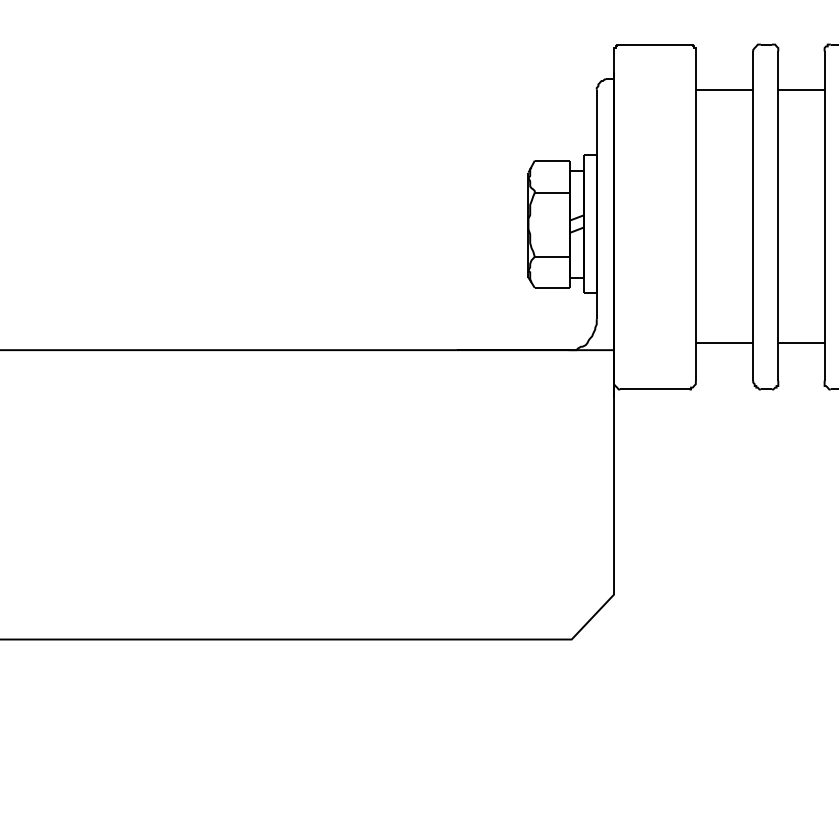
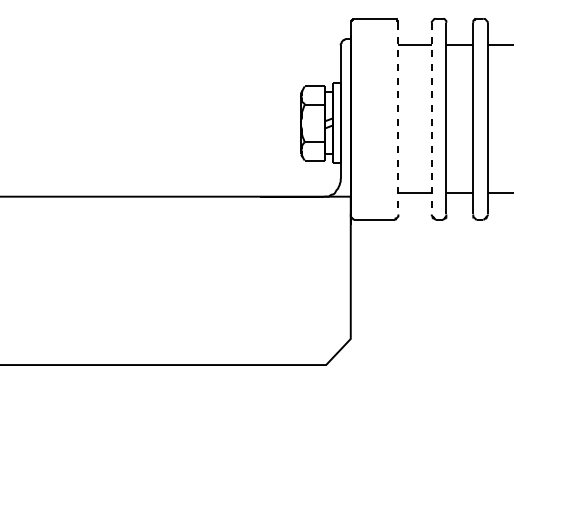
line: (696, 215) -> (398, 118), solid -> dashed
line: (752, 215) -> (431, 118), solid -> dashed

